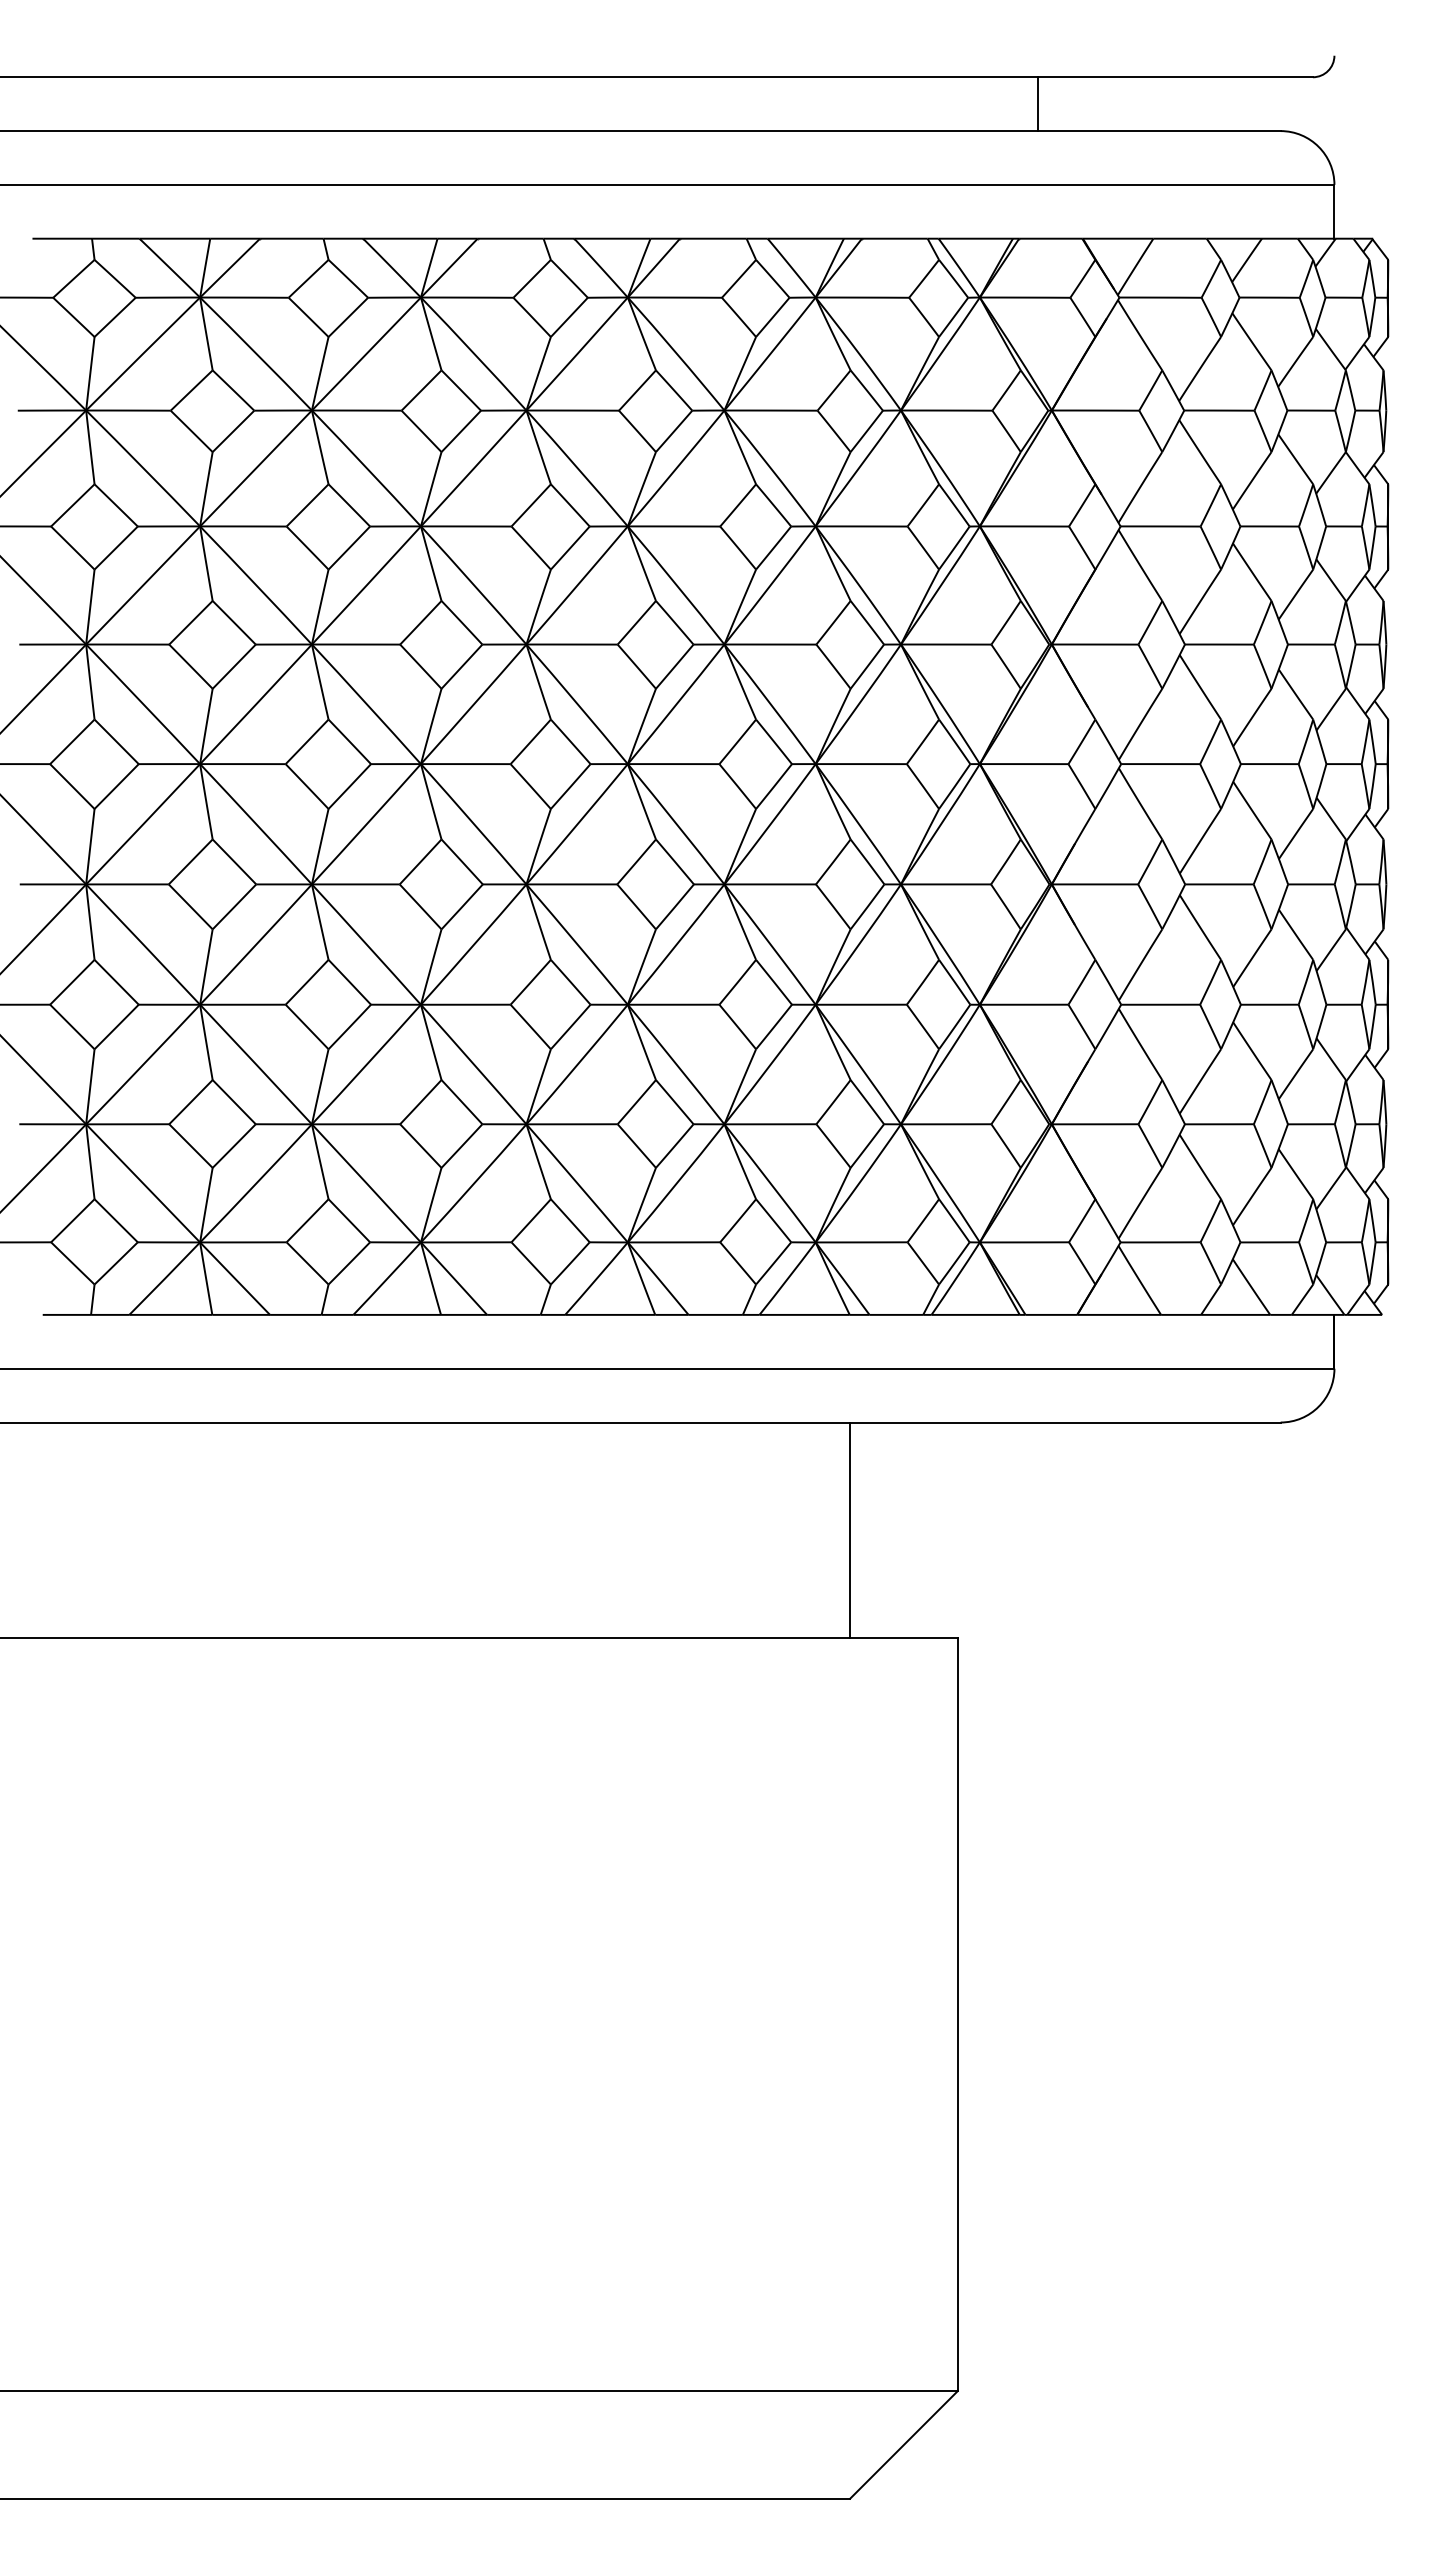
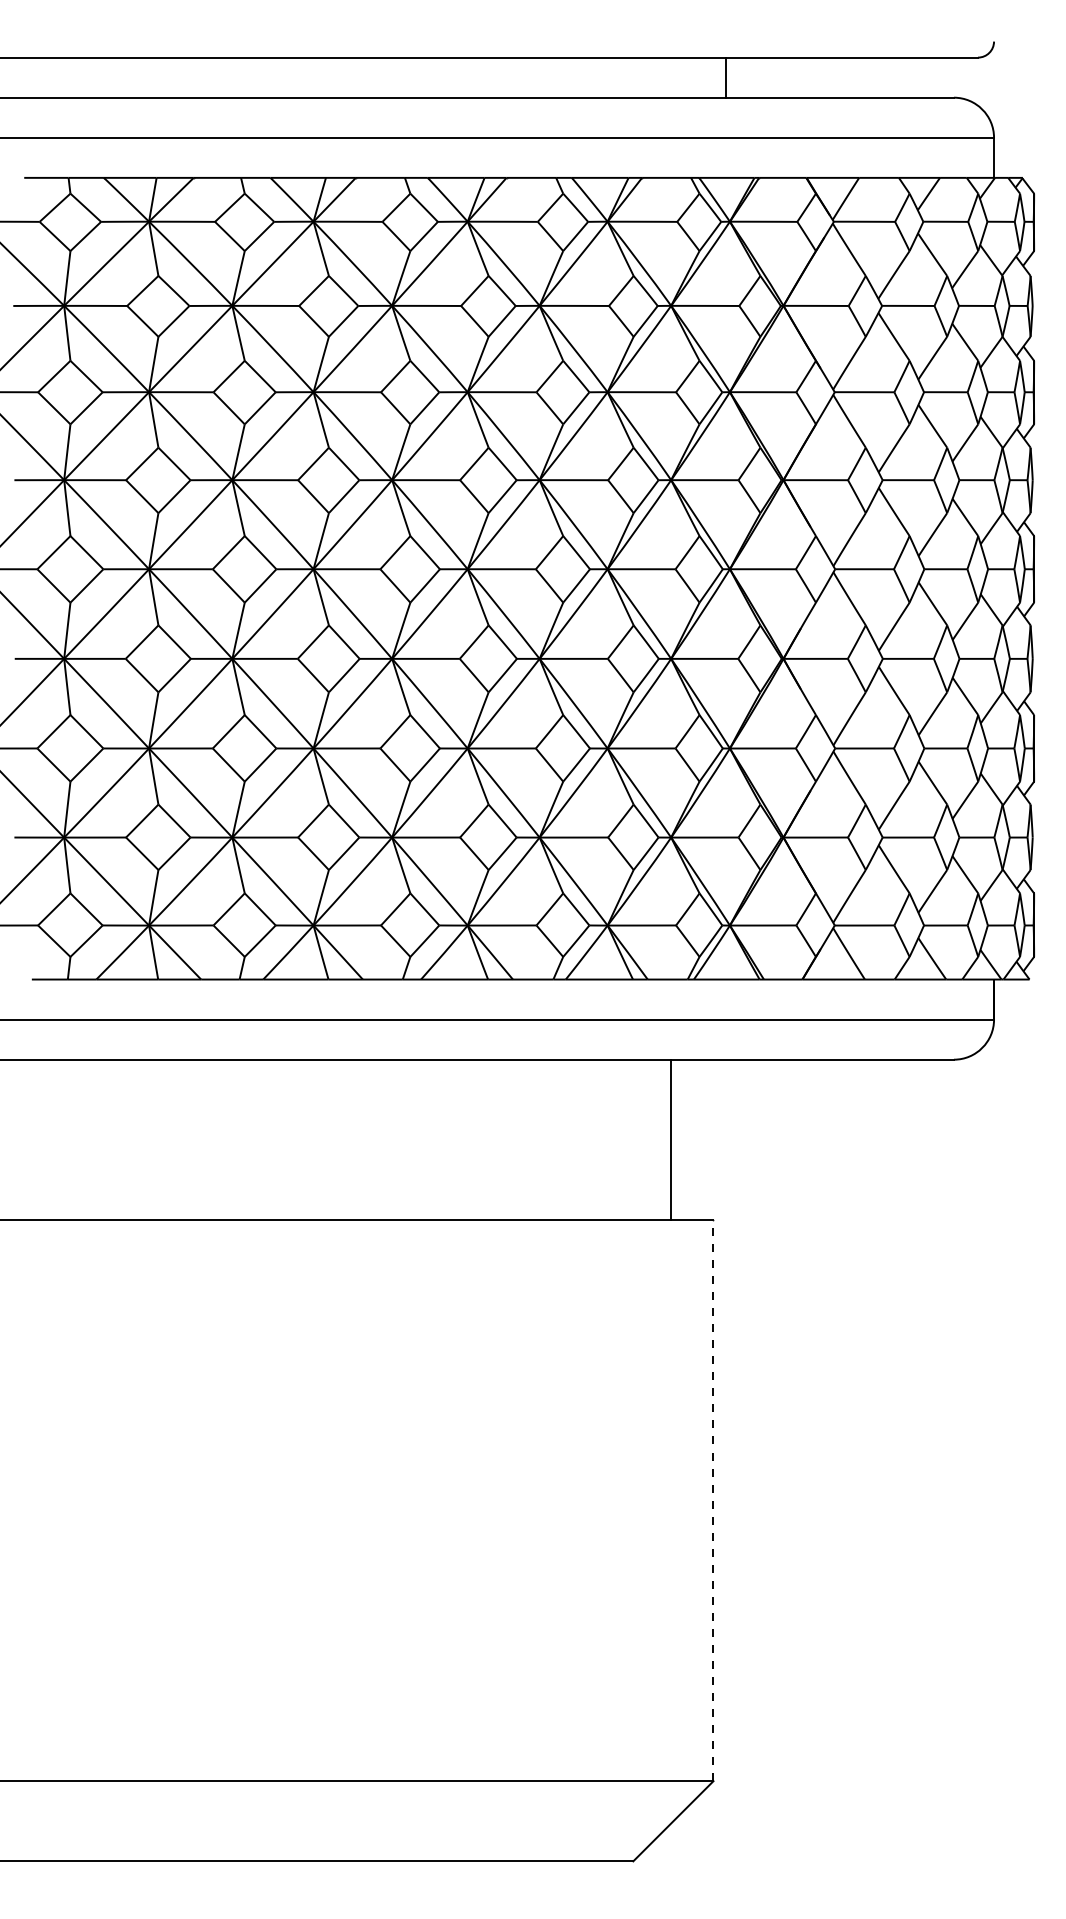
line: (1038, 104) -> (725, 77), moved
line: (850, 1529) -> (671, 1139), moved
line: (957, 2014) -> (713, 1500), solid -> dashed

